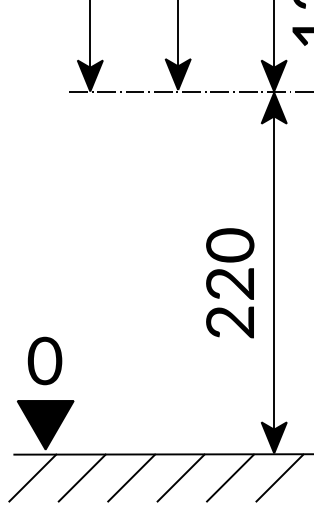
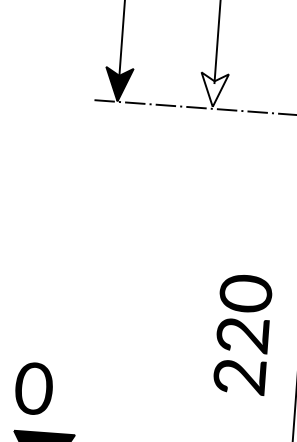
fill: (177, 74) -> (213, 90), removed
text: (230, 283) -> (243, 334), moved
text: (44, 360) -> (33, 388), moved

